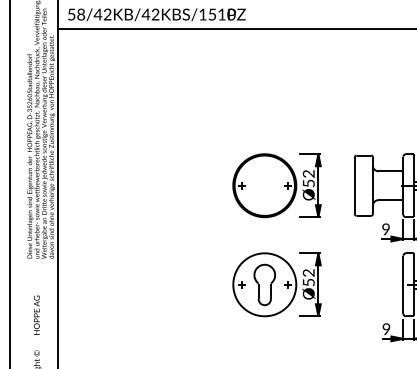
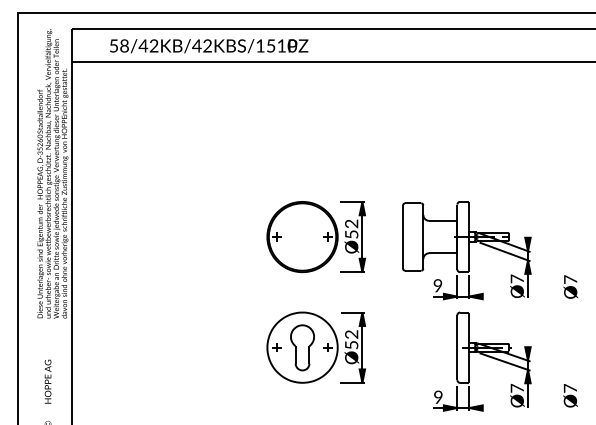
text: (157, 15) -> (209, 46), moved

